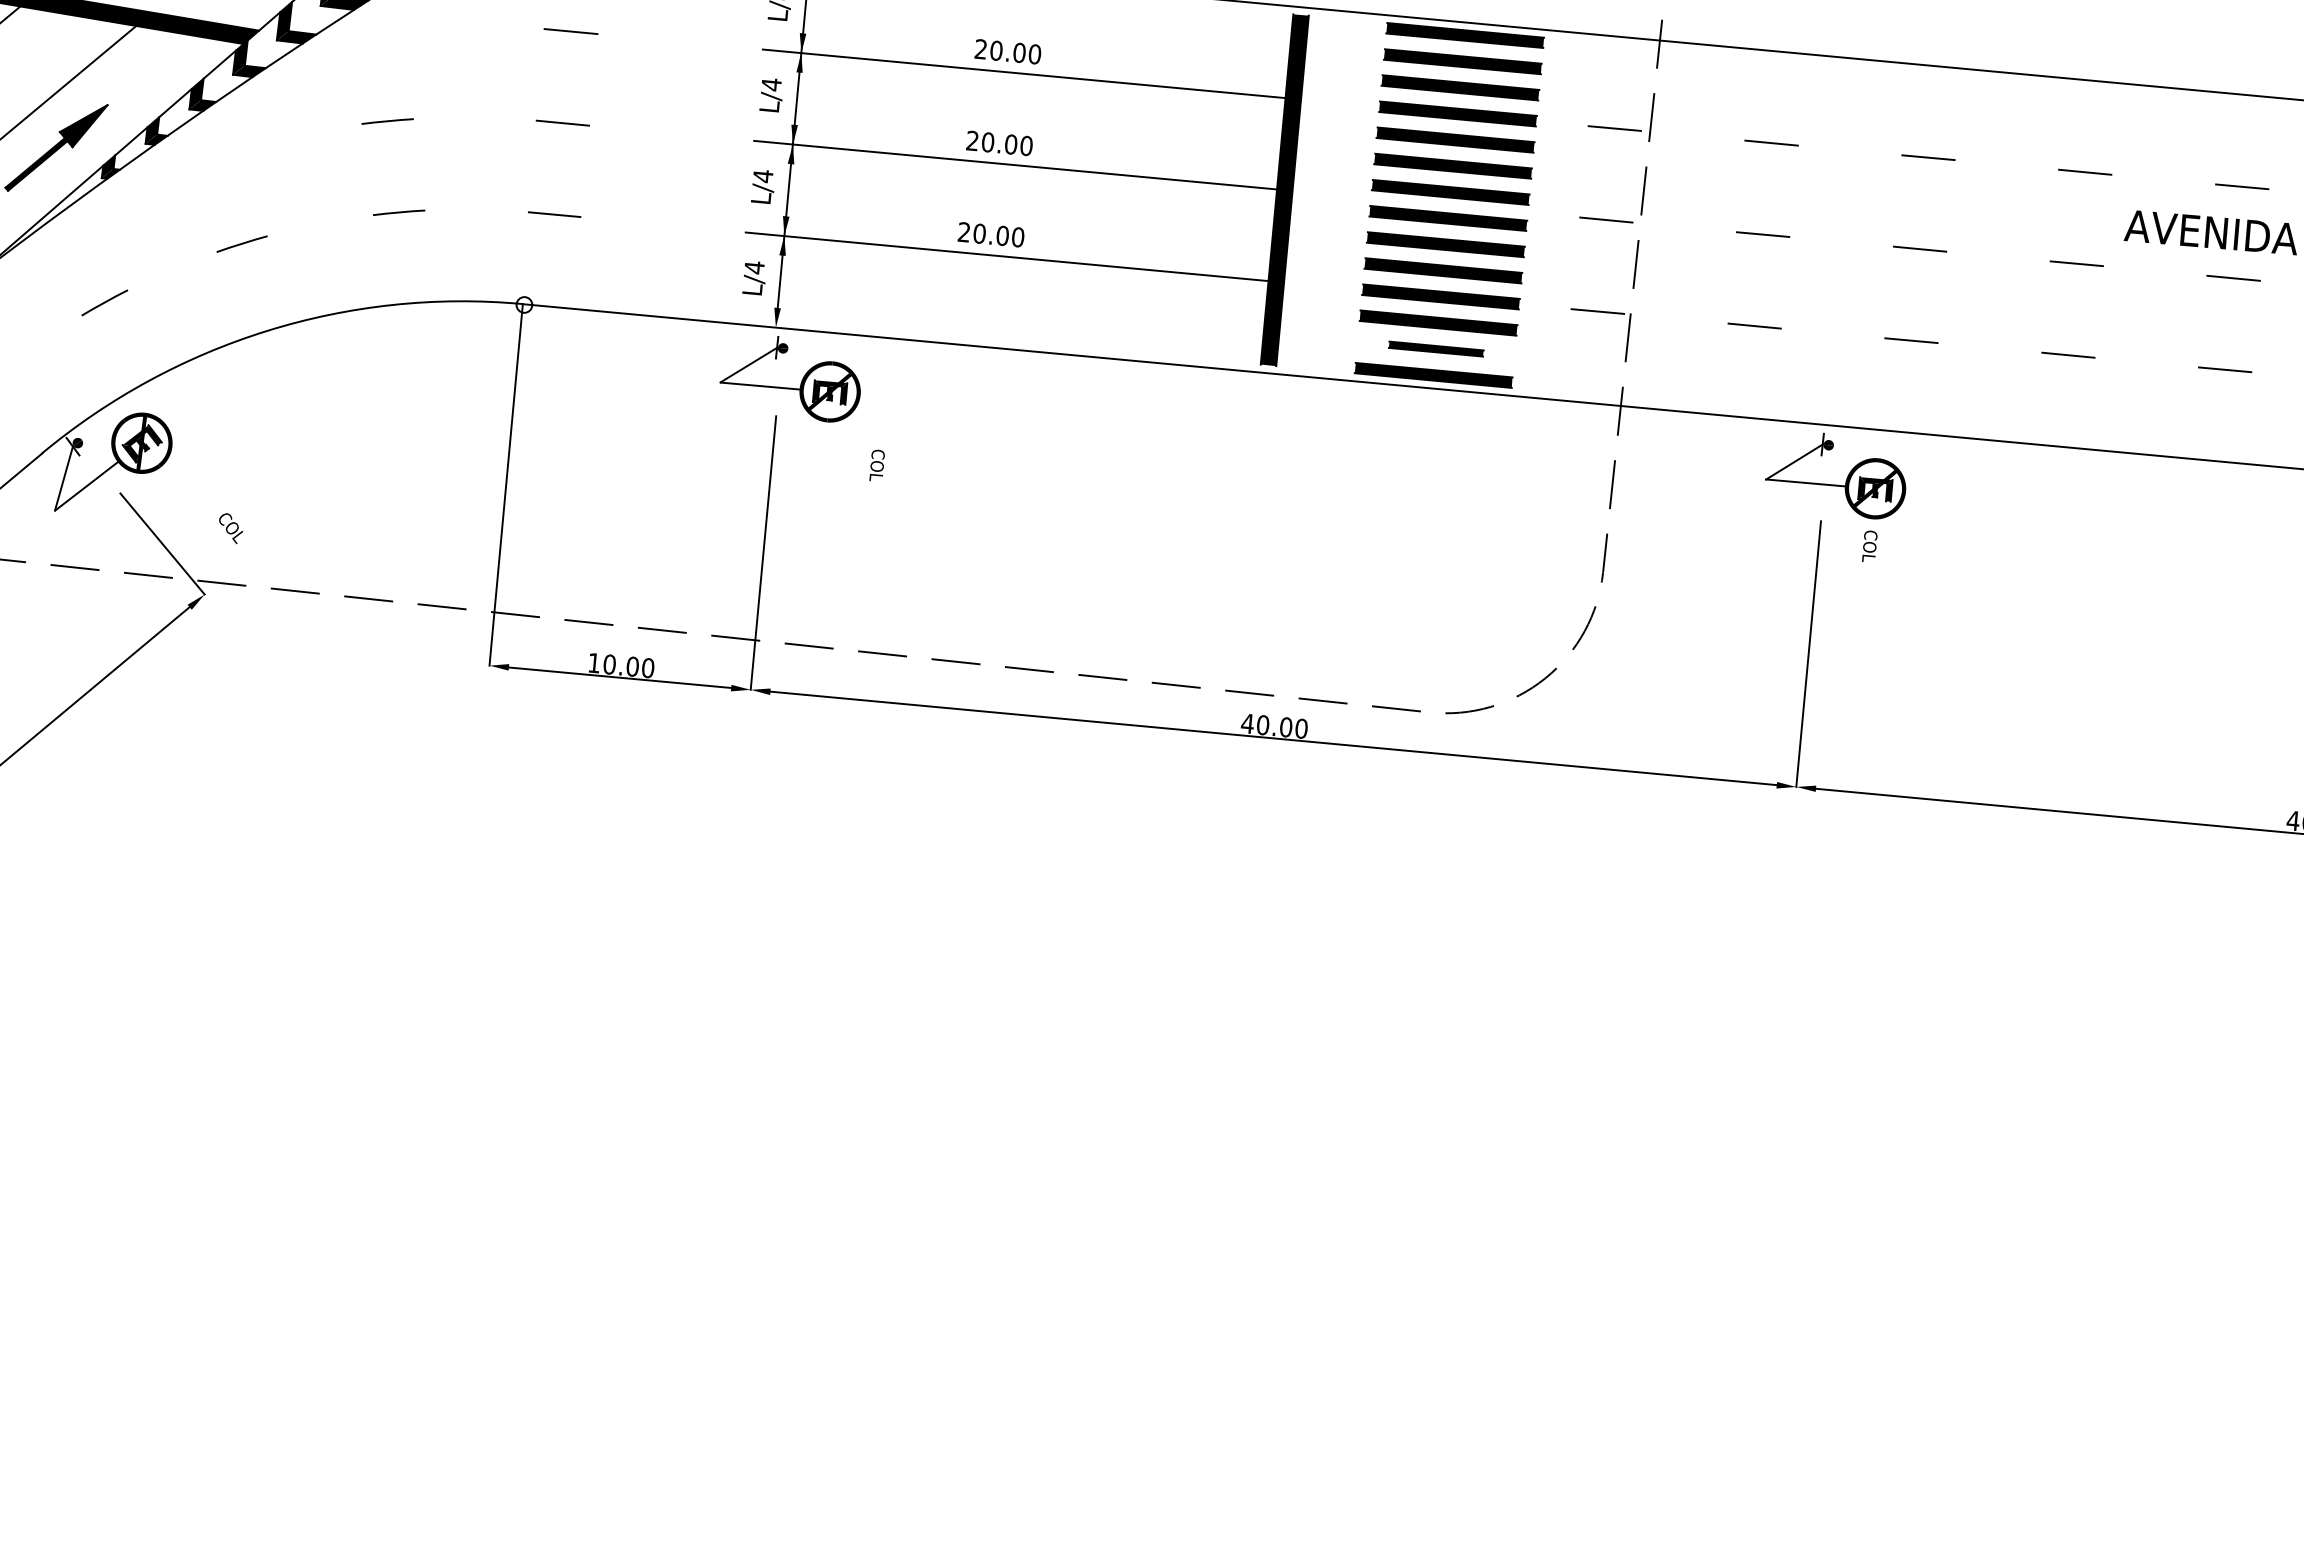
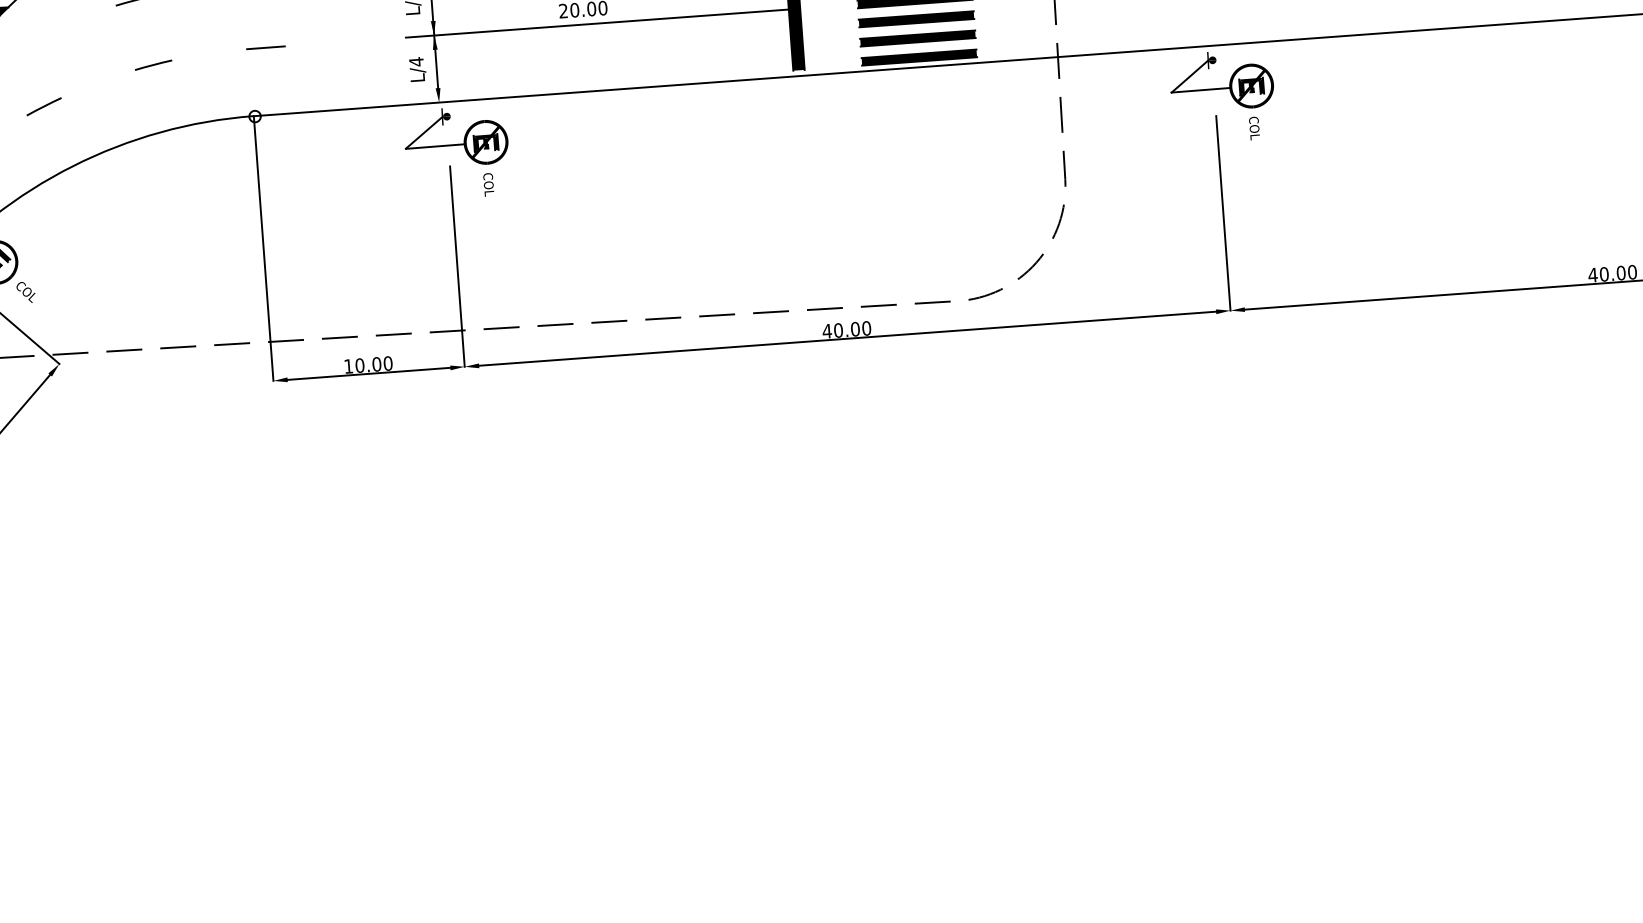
part: (1436, 348) -> (918, 37), size x1.67
text: (876, 465) -> (488, 184), moved
text: (231, 528) -> (26, 292), moved

